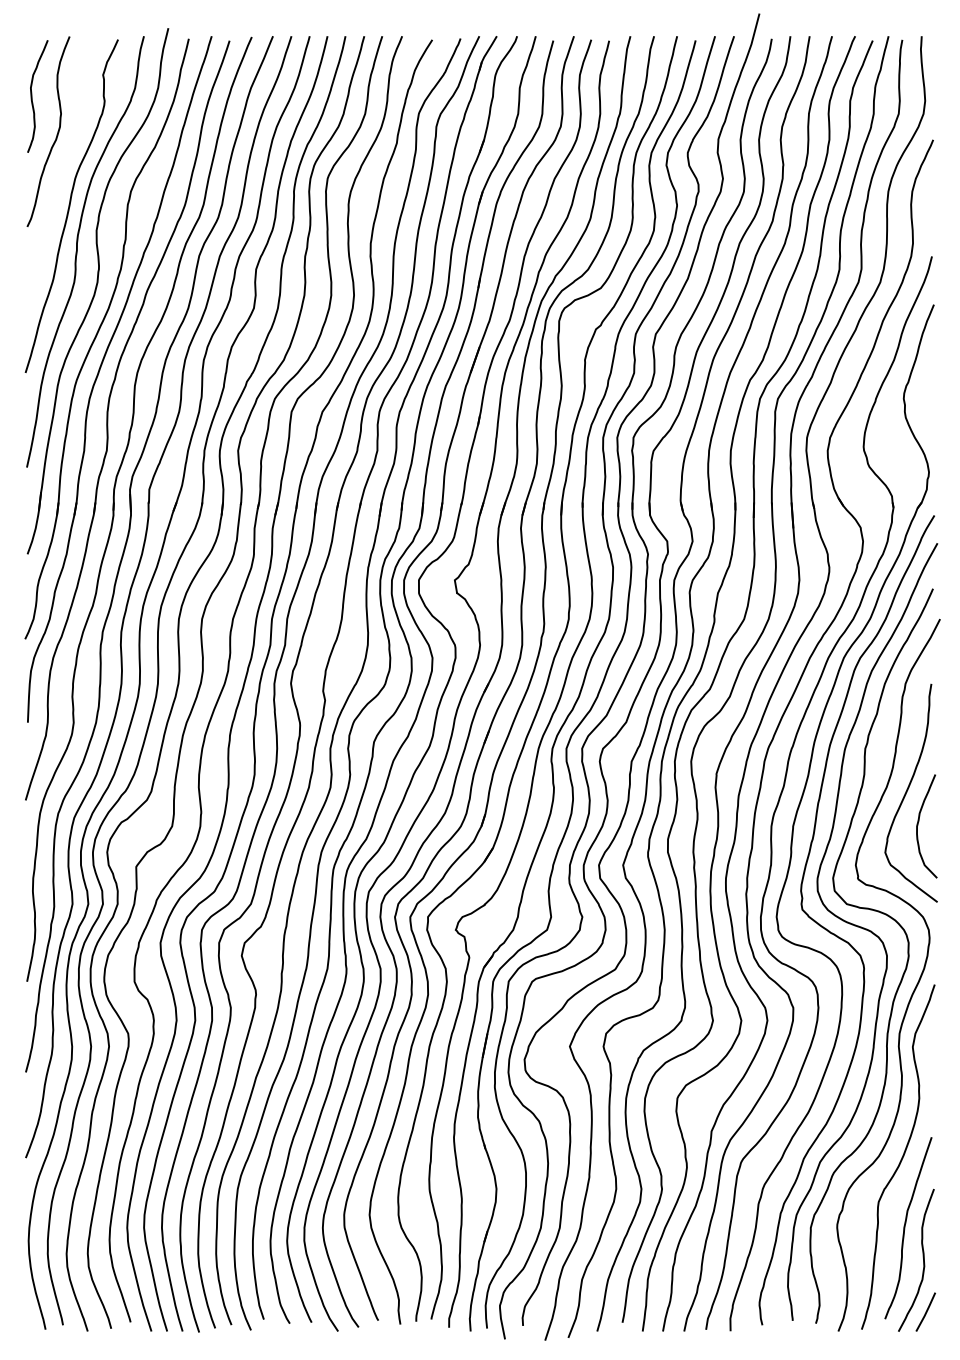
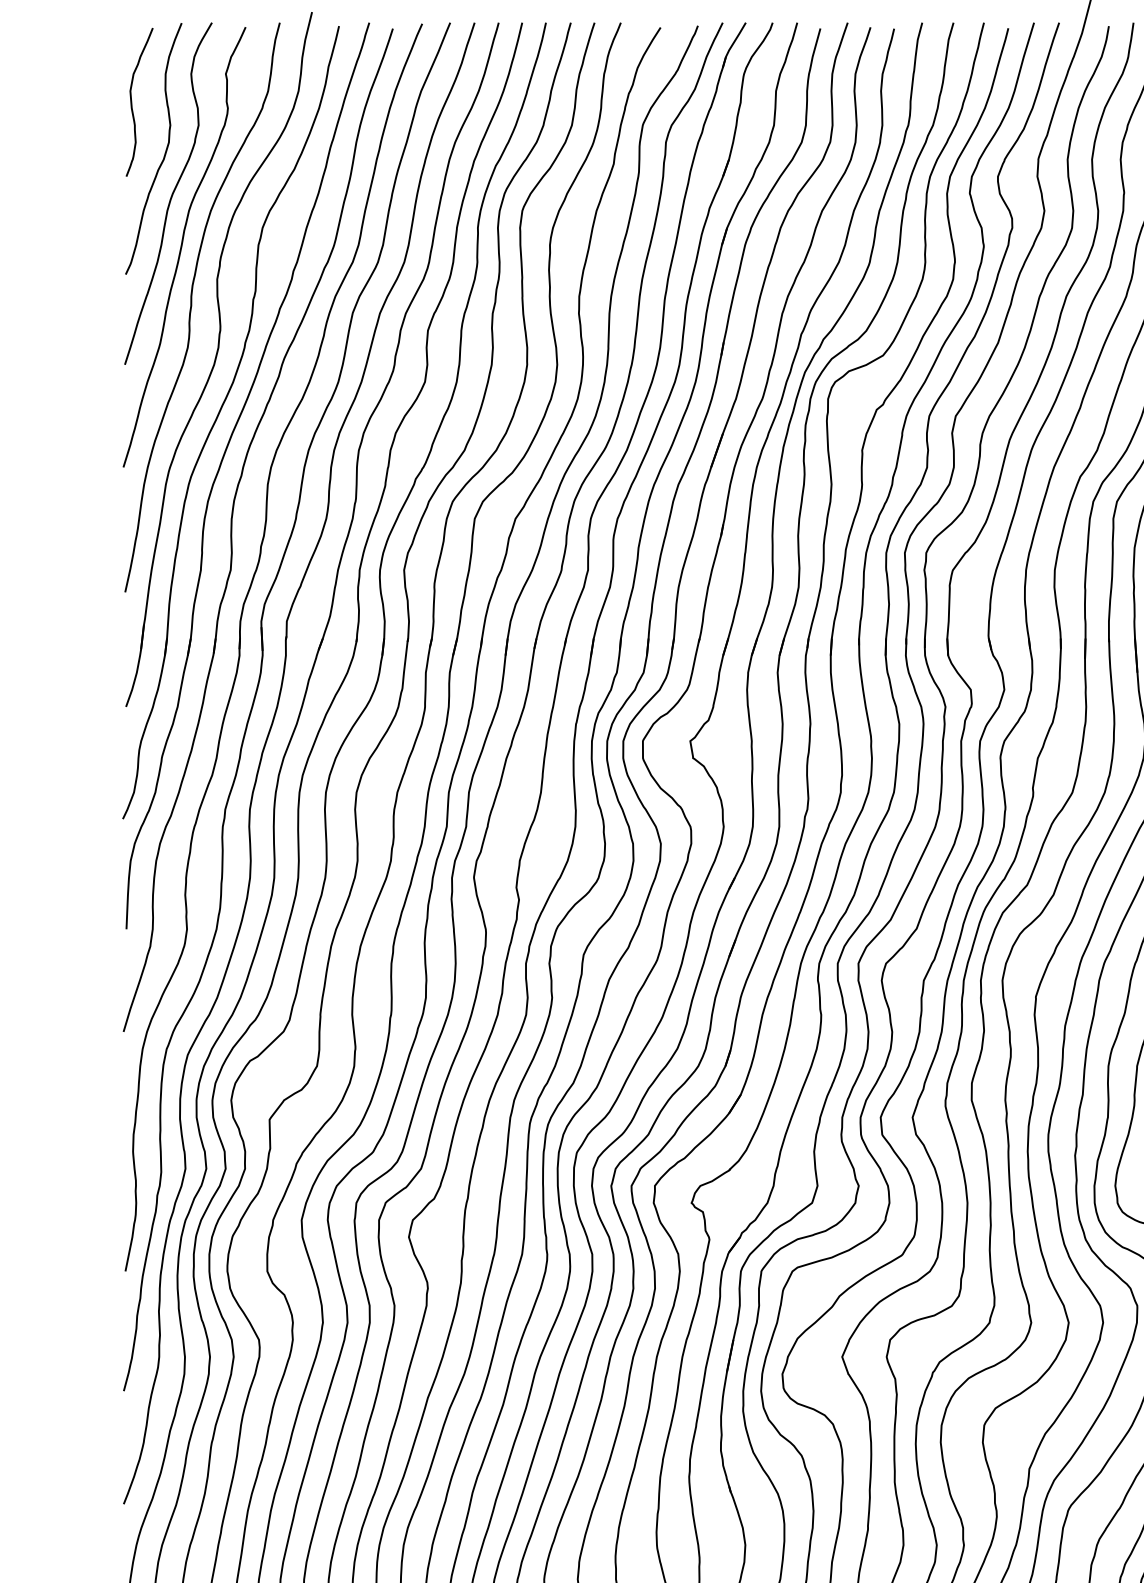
curve: (61, 166) -> (170, 194), added

